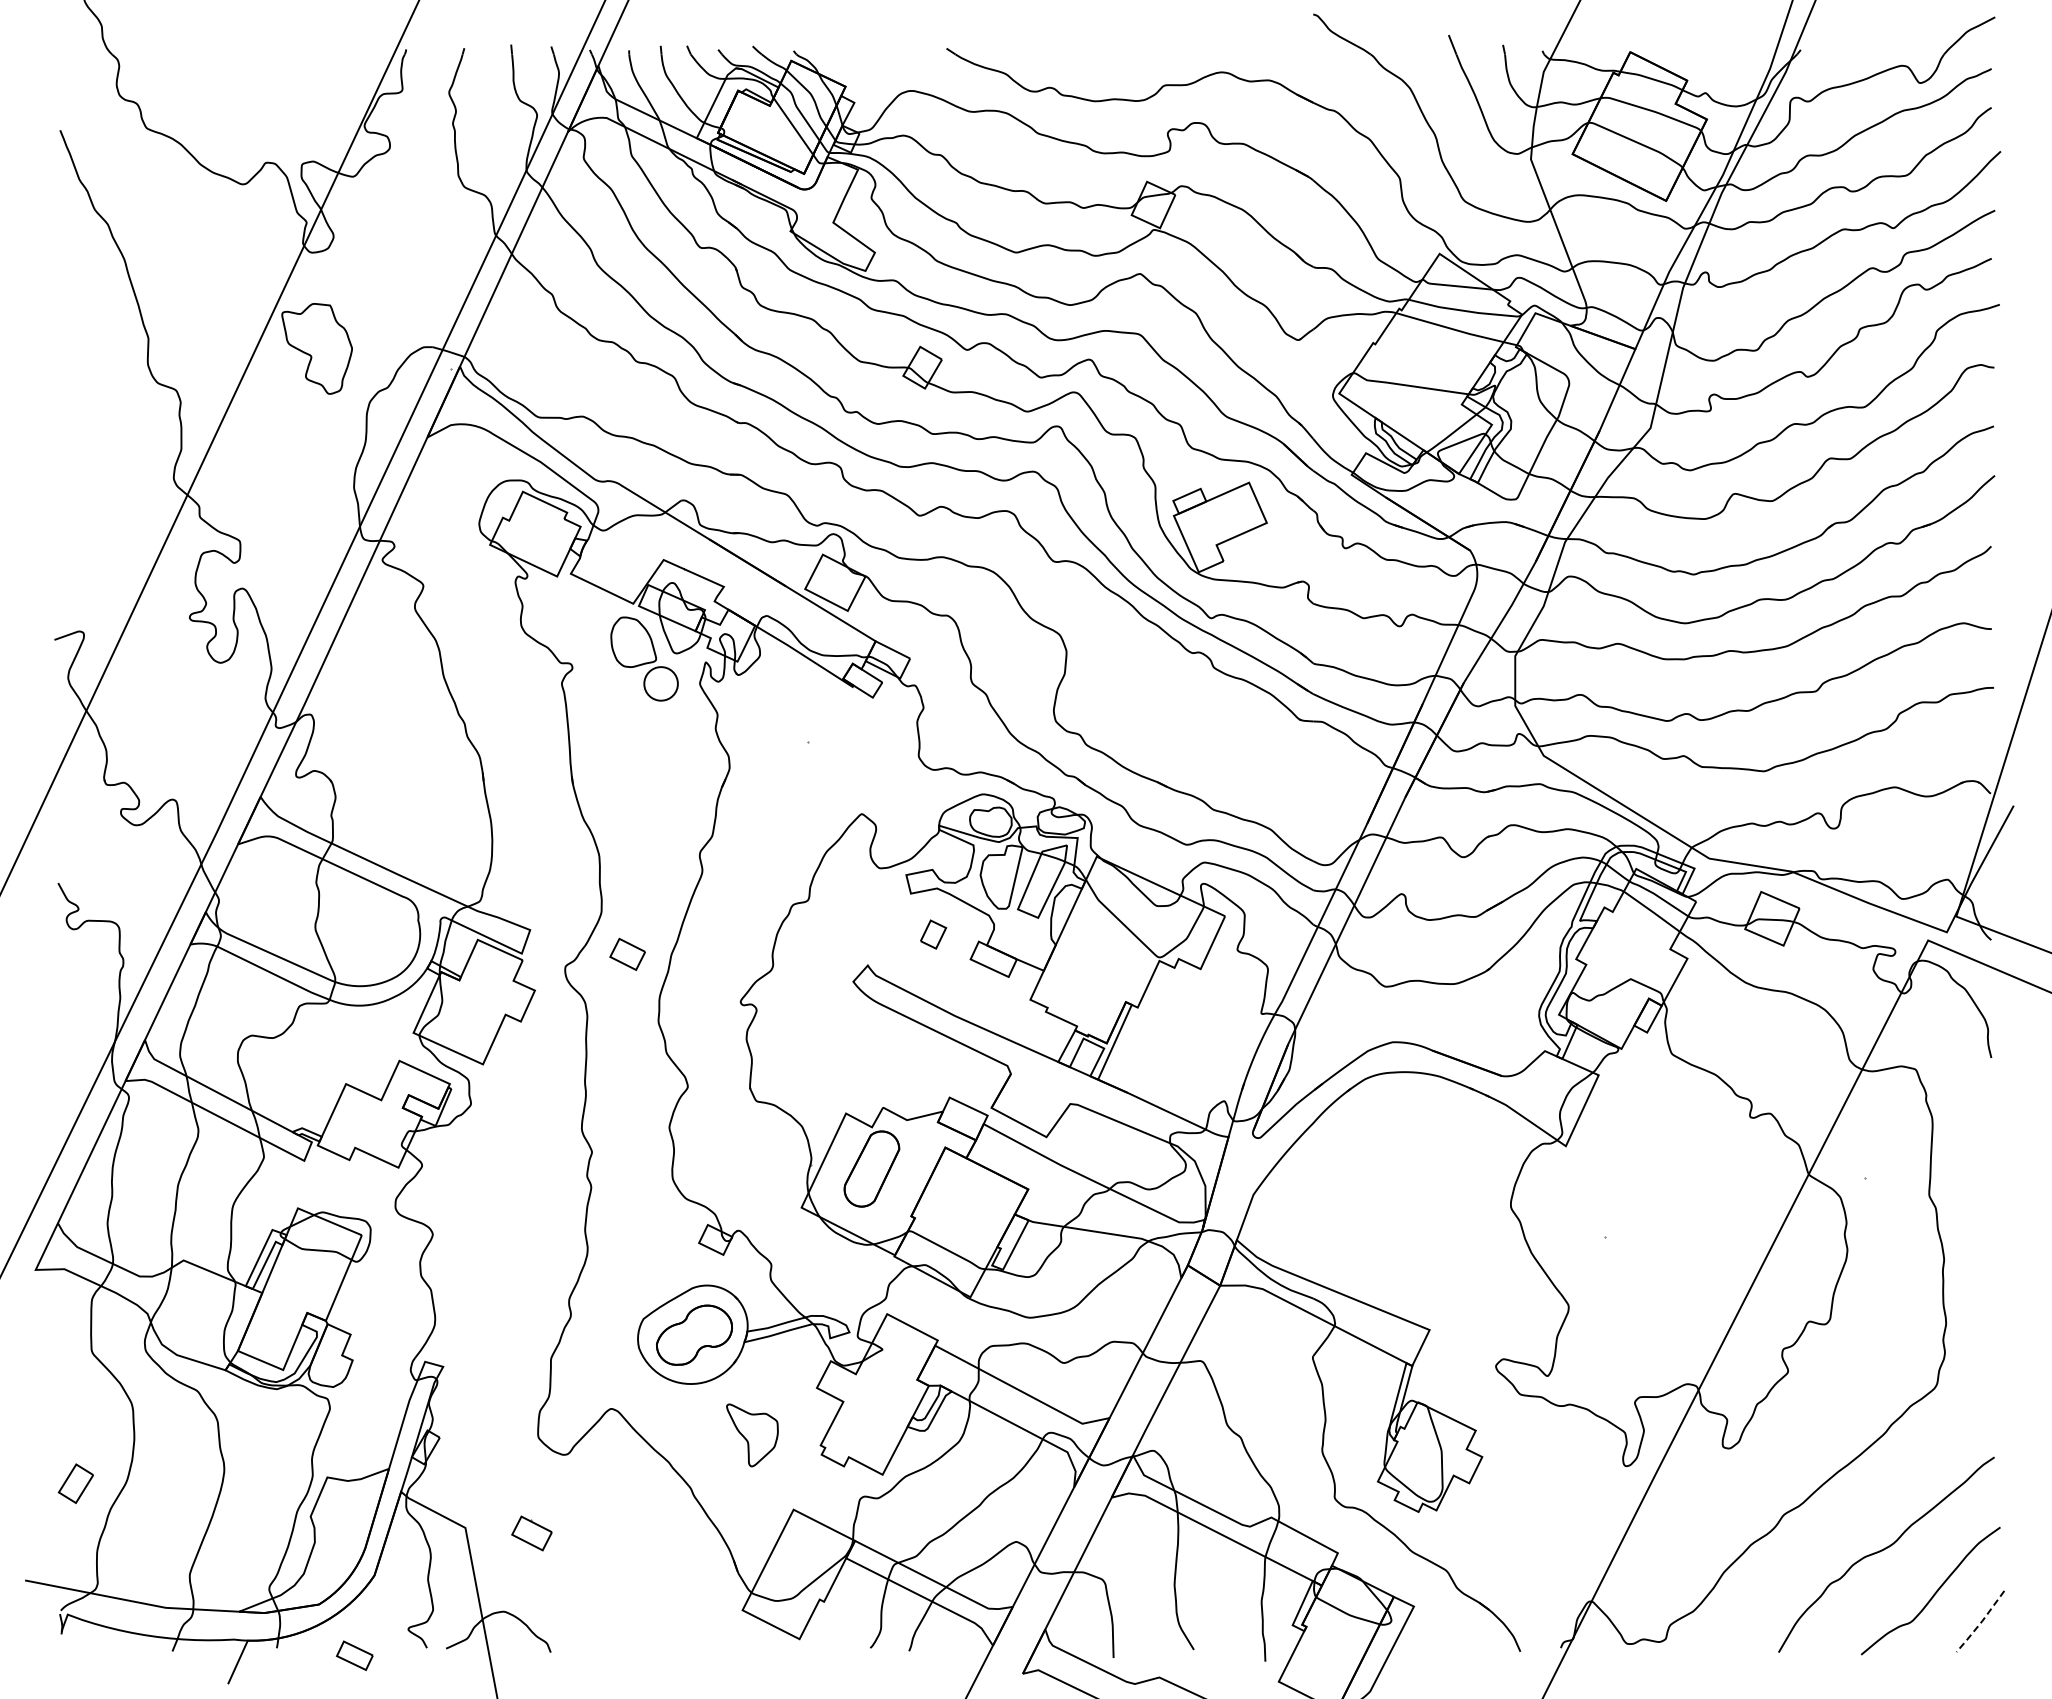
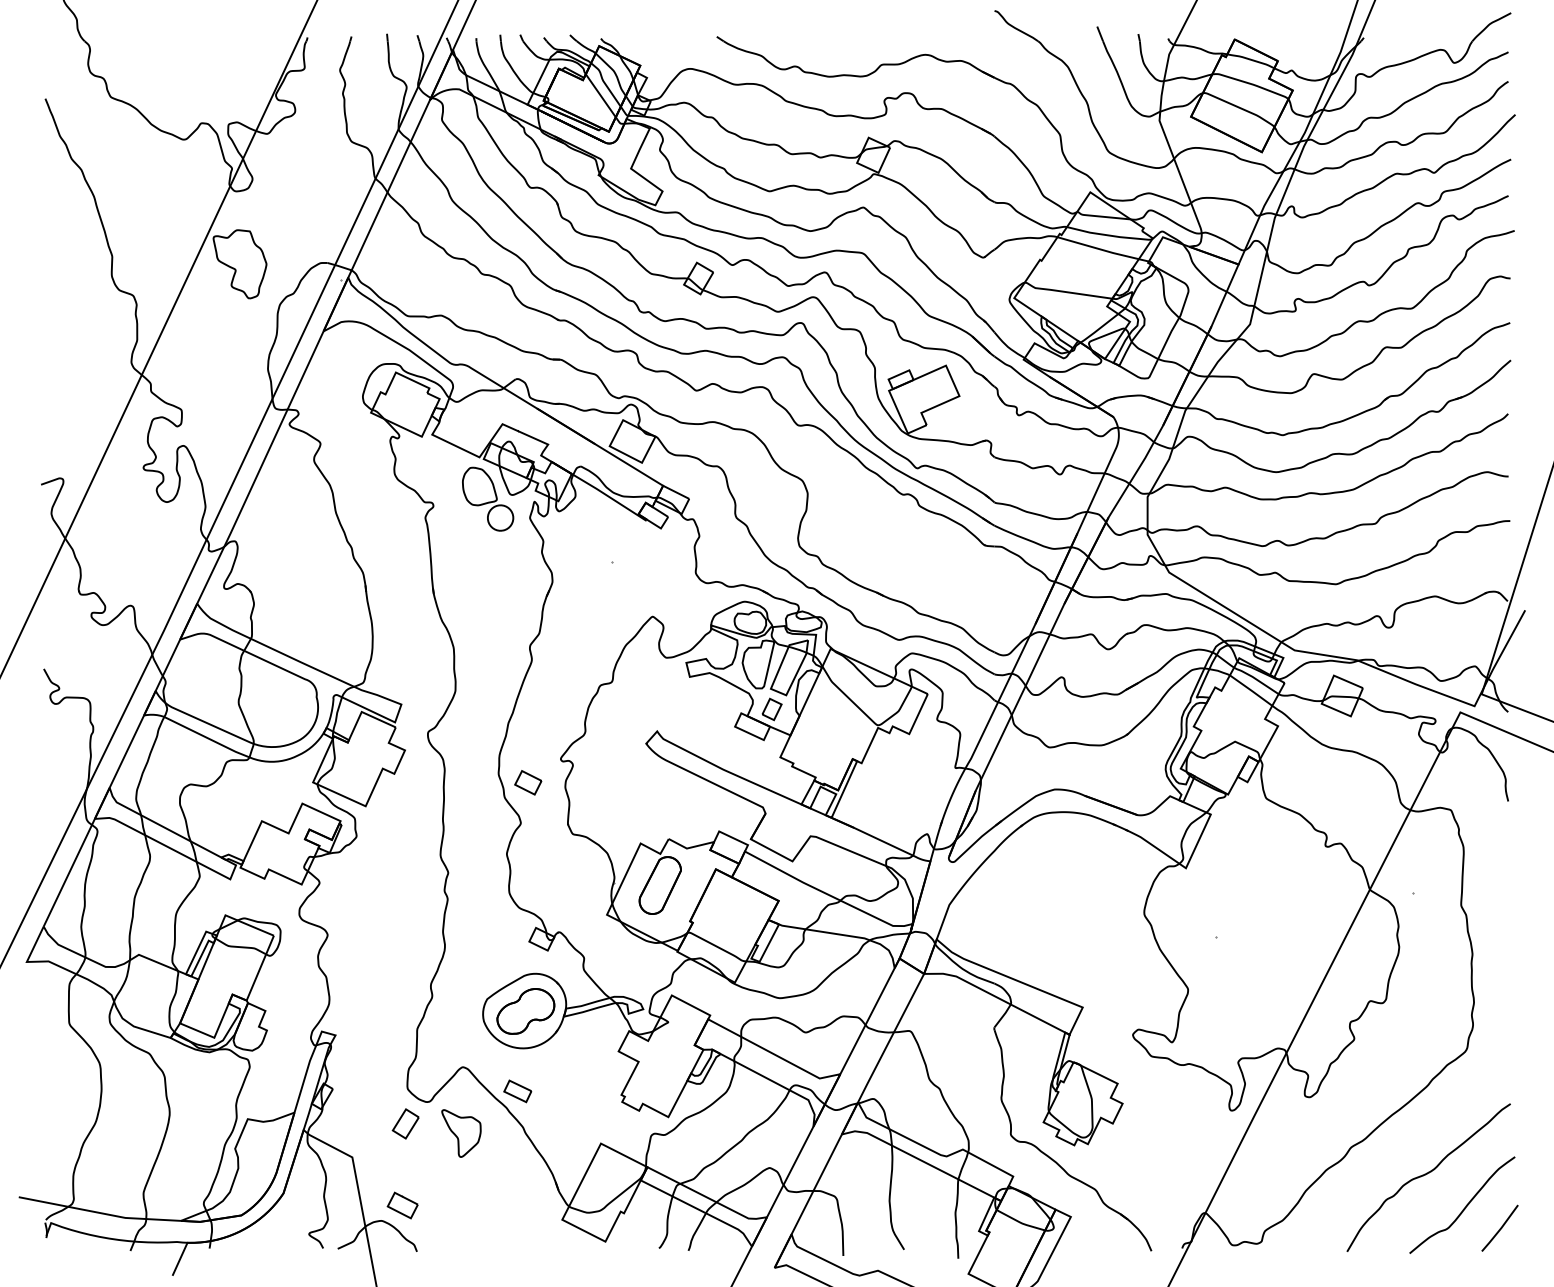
part: (933, 934) -> (772, 709), moved
part: (627, 953) -> (528, 782), moved
part: (752, 1435) -> (461, 1133), moved
part: (75, 1483) -> (405, 1123), moved
part: (531, 1533) -> (402, 1205), moved
line: (1981, 1622) -> (1500, 1229), dashed -> solid
part: (354, 1655) -> (517, 1091), moved

